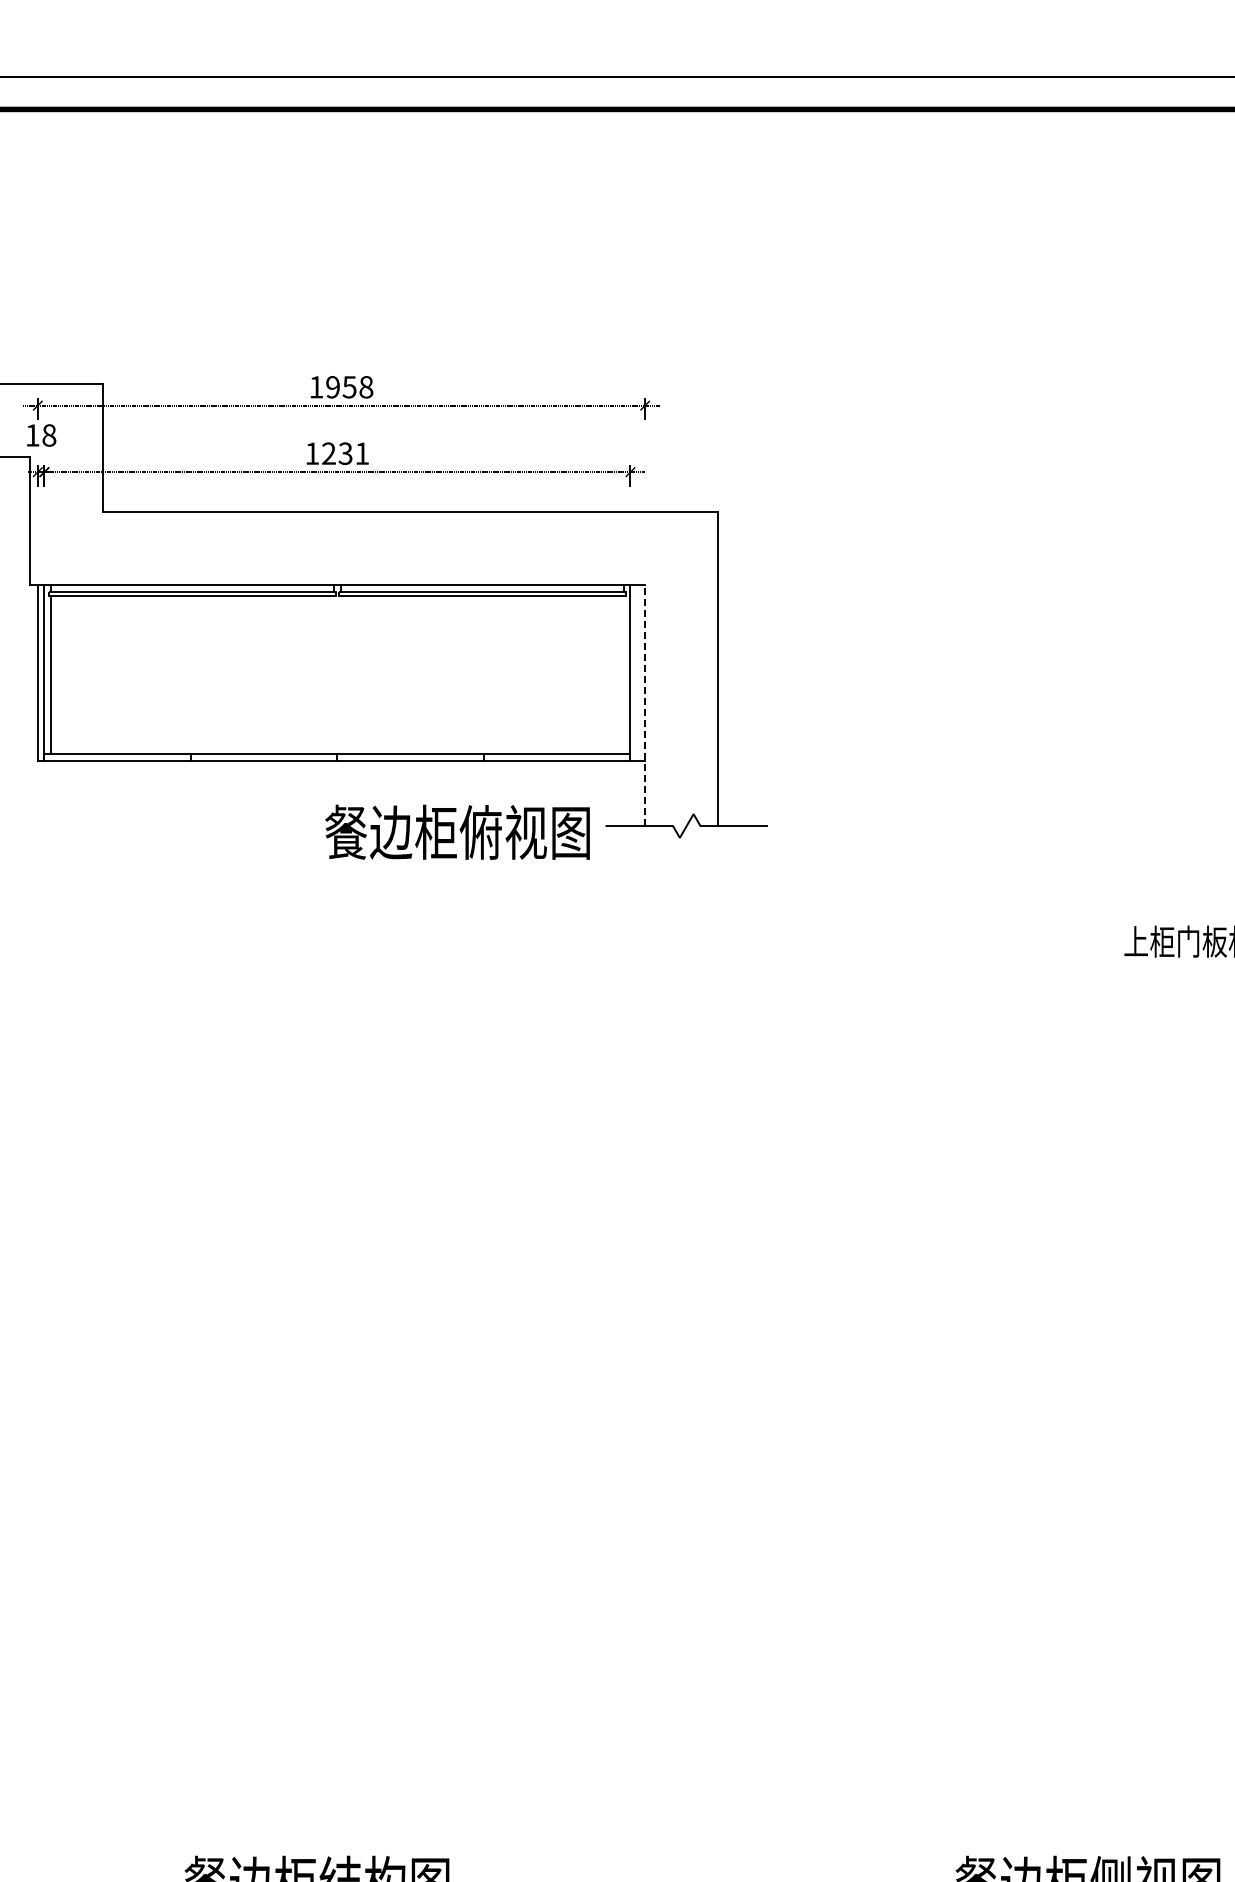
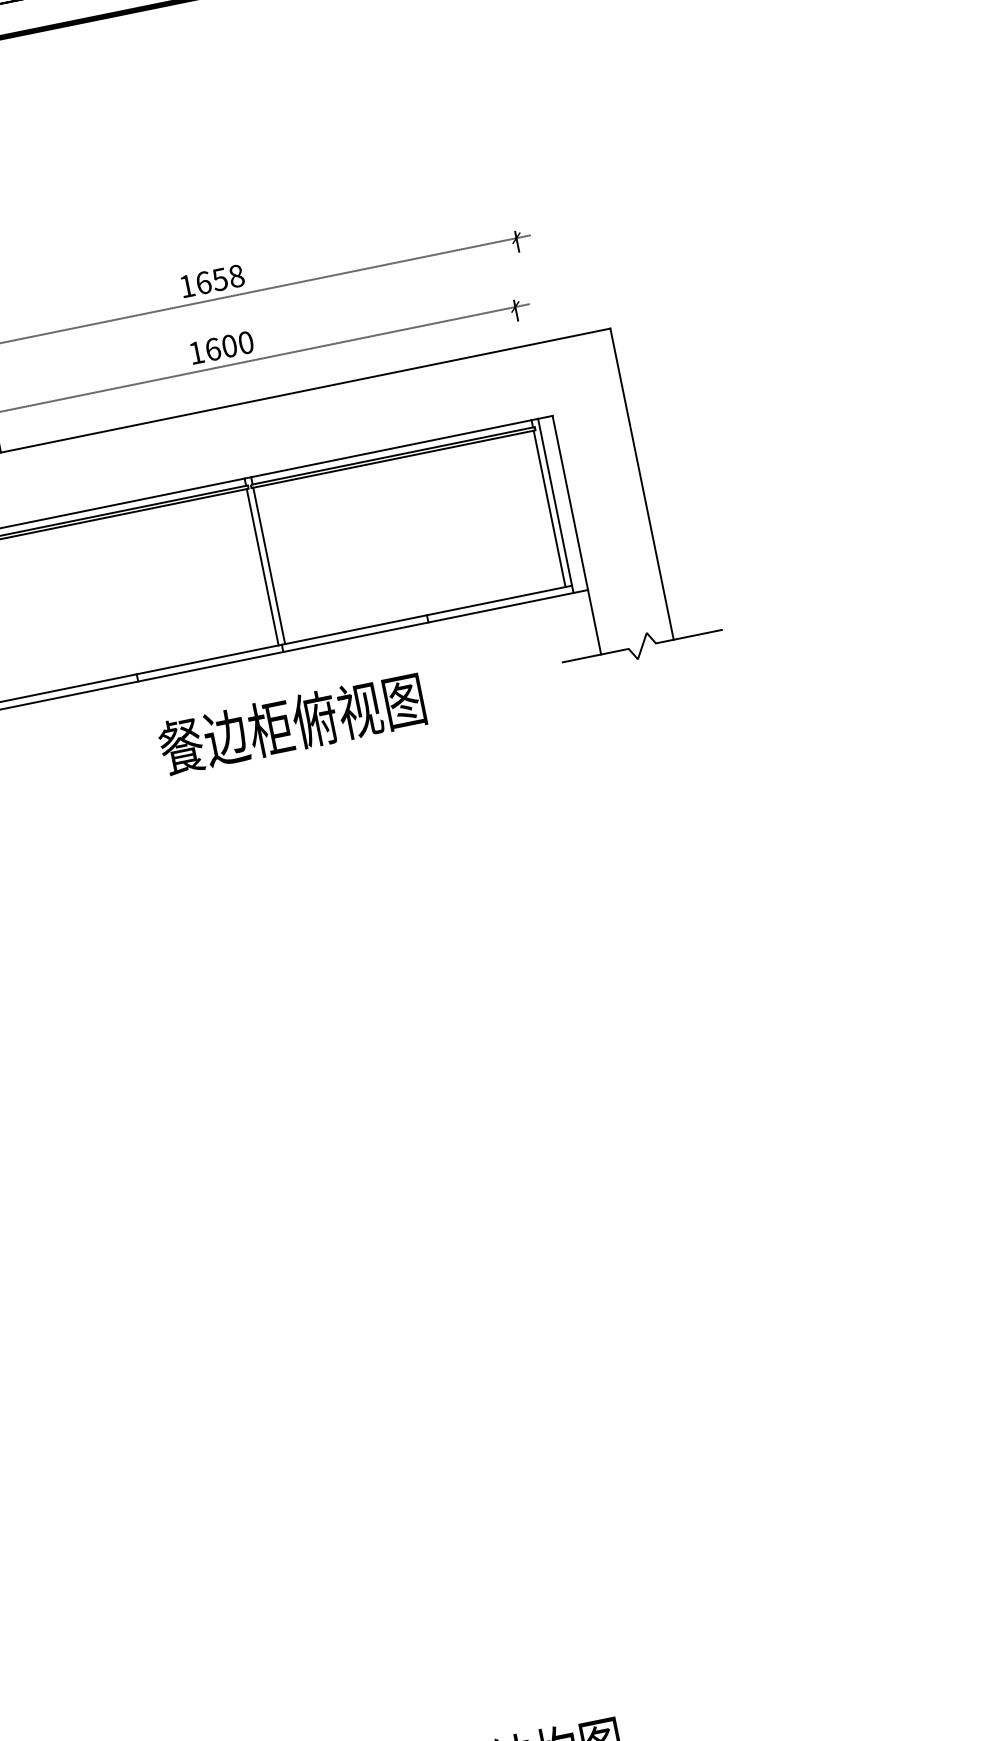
text: (333, 387) -> (204, 283), 1958 -> 1658
text: (345, 453) -> (229, 346), 1231 -> 1600
line: (334, 674) -> (263, 567), added
line: (340, 674) -> (268, 565), added
line: (623, 674) -> (549, 508), added
line: (645, 705) -> (577, 535), dashed -> solid
text: (457, 831) -> (291, 723), moved

